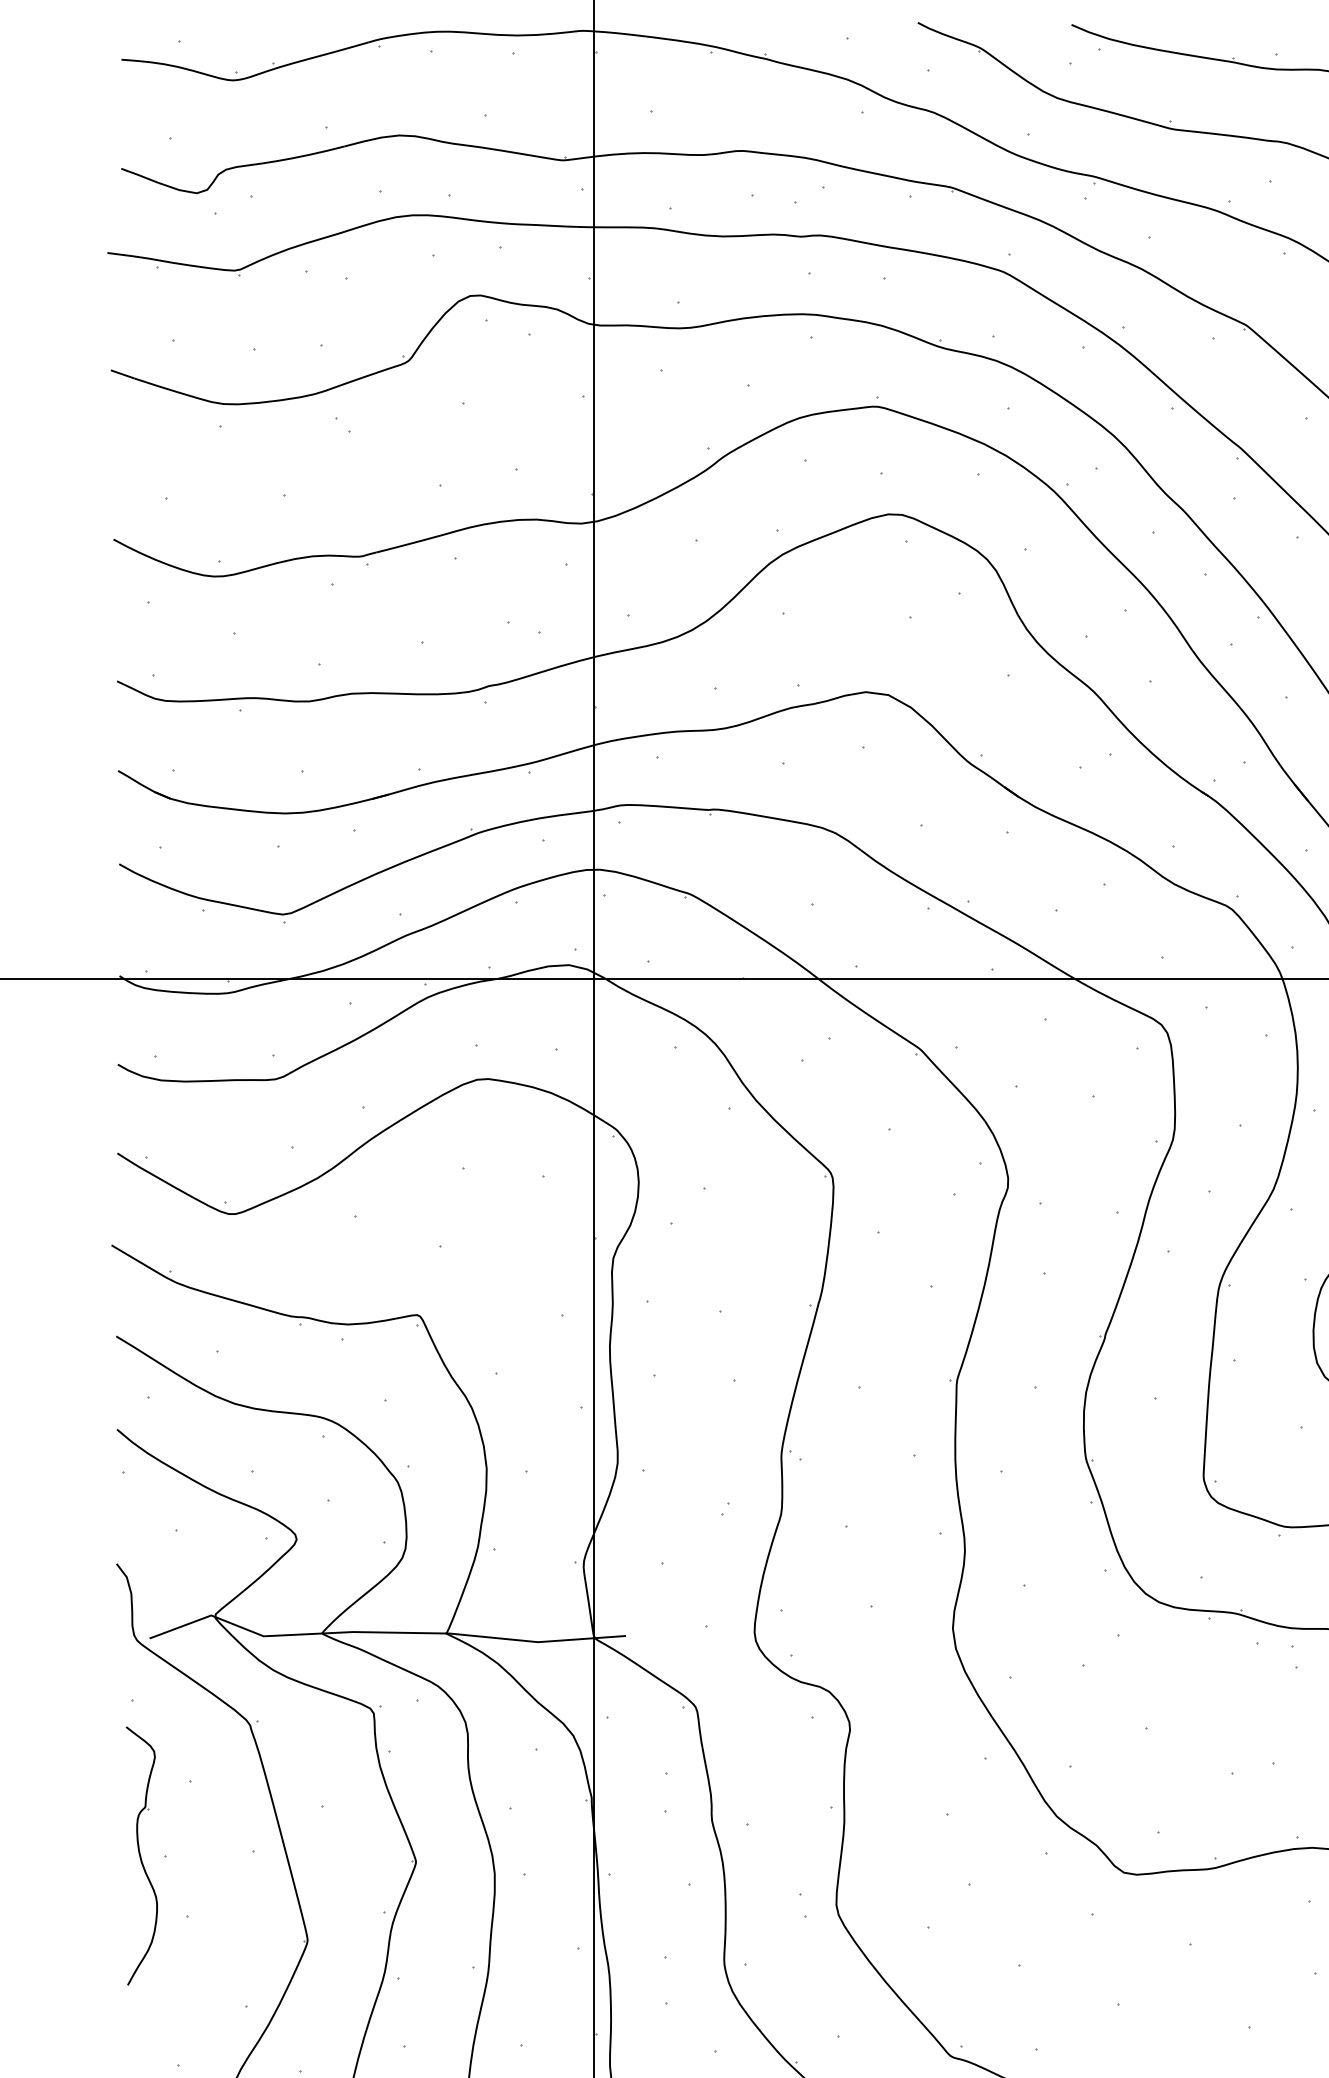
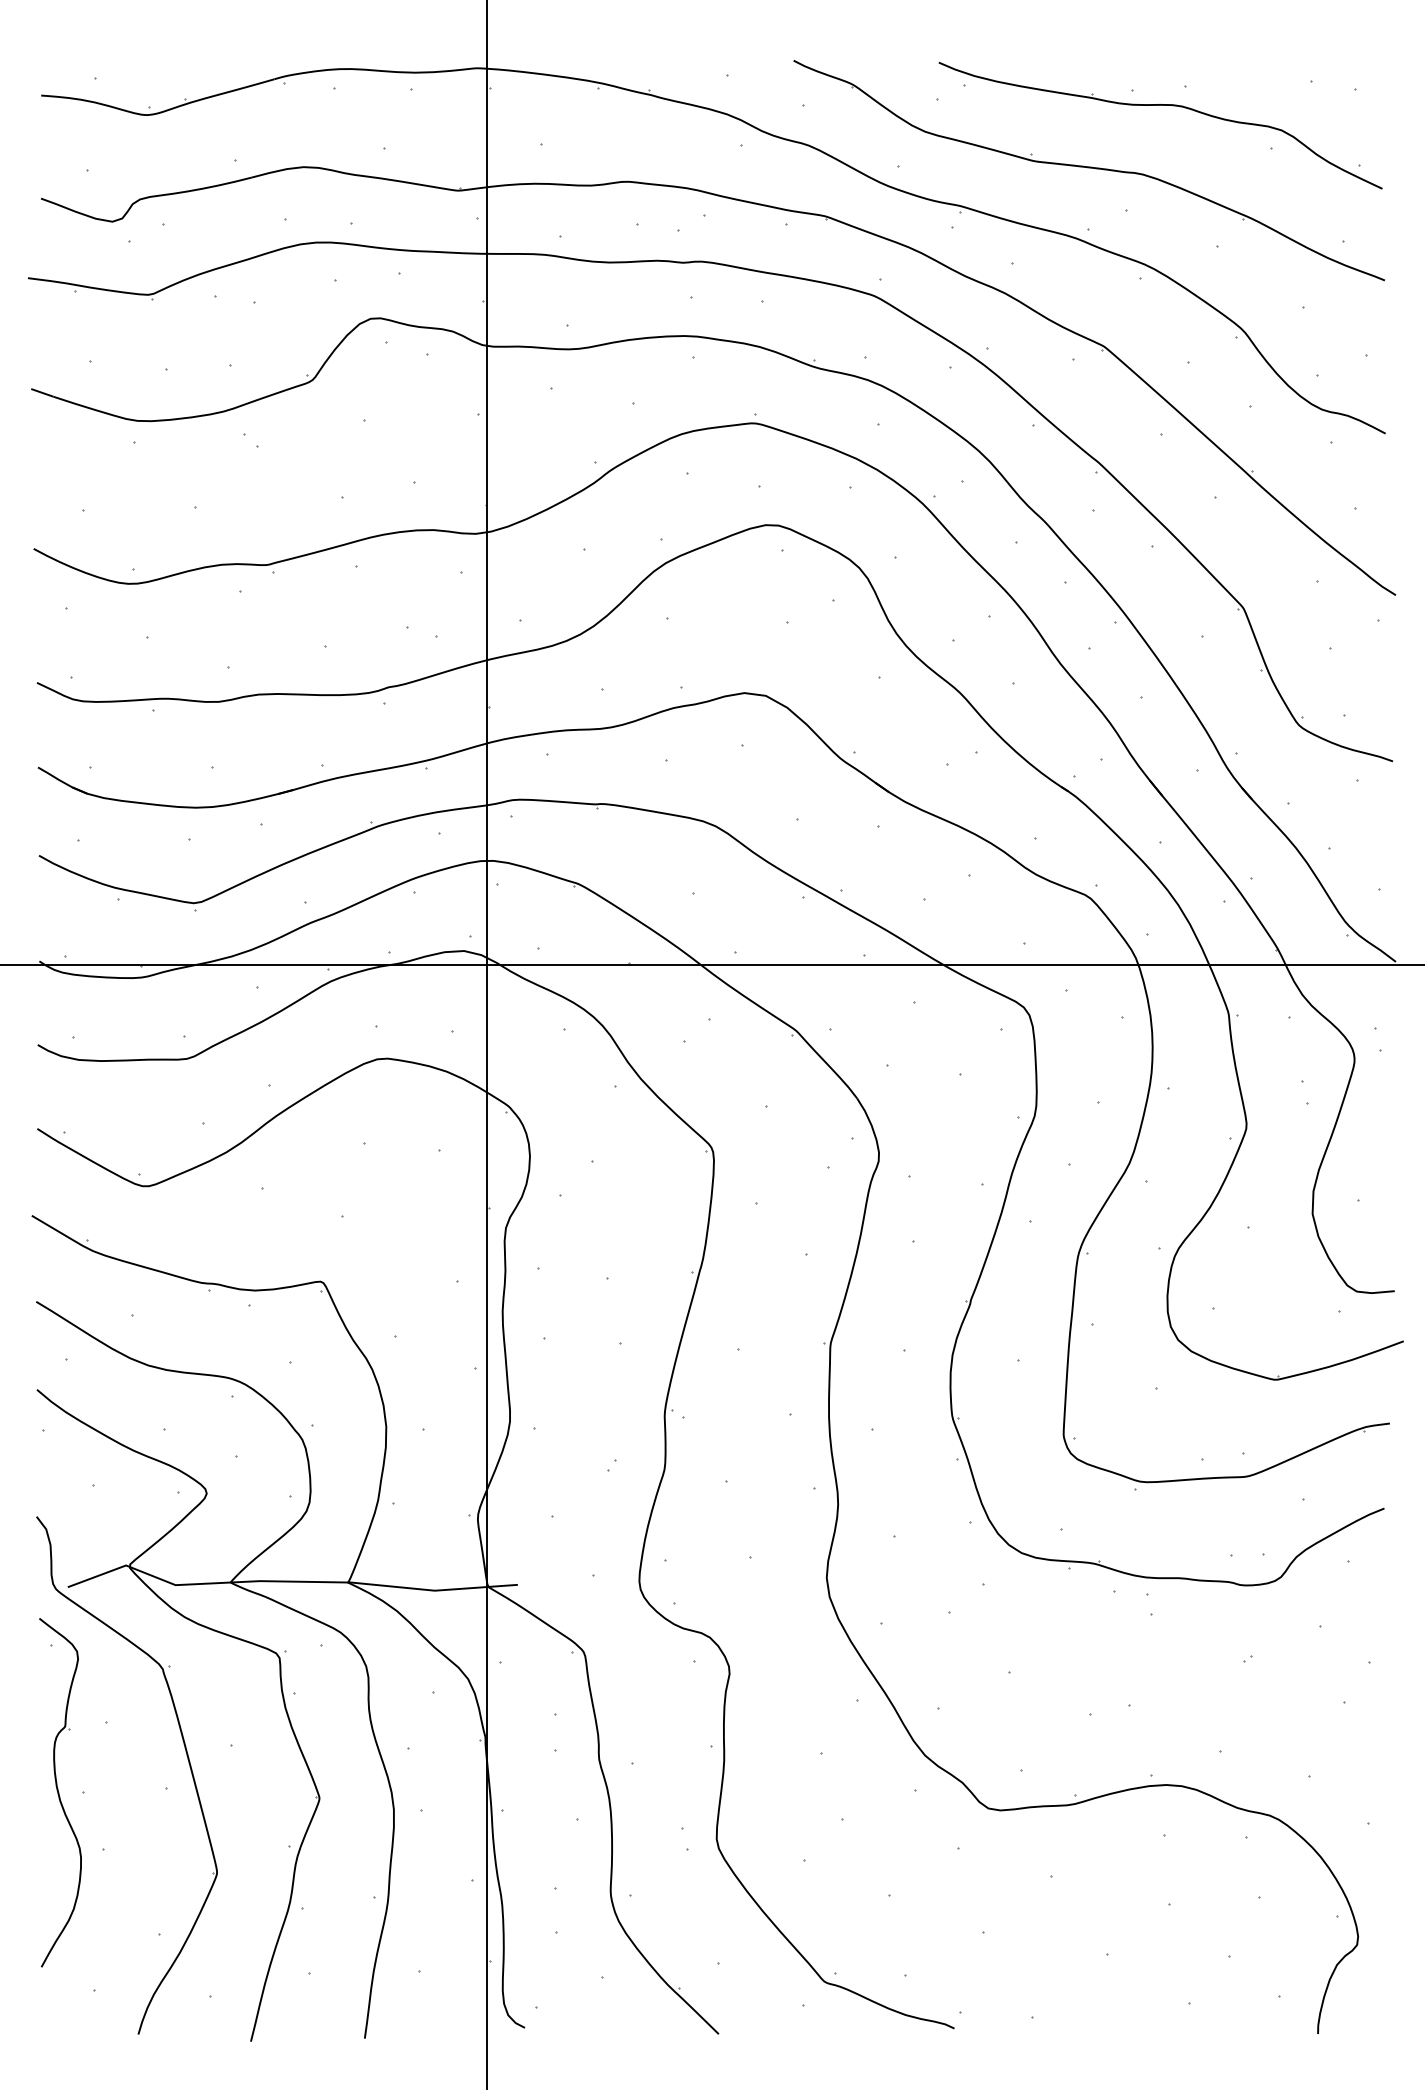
part: (141, 1855) -> (60, 1792), size x1.43

